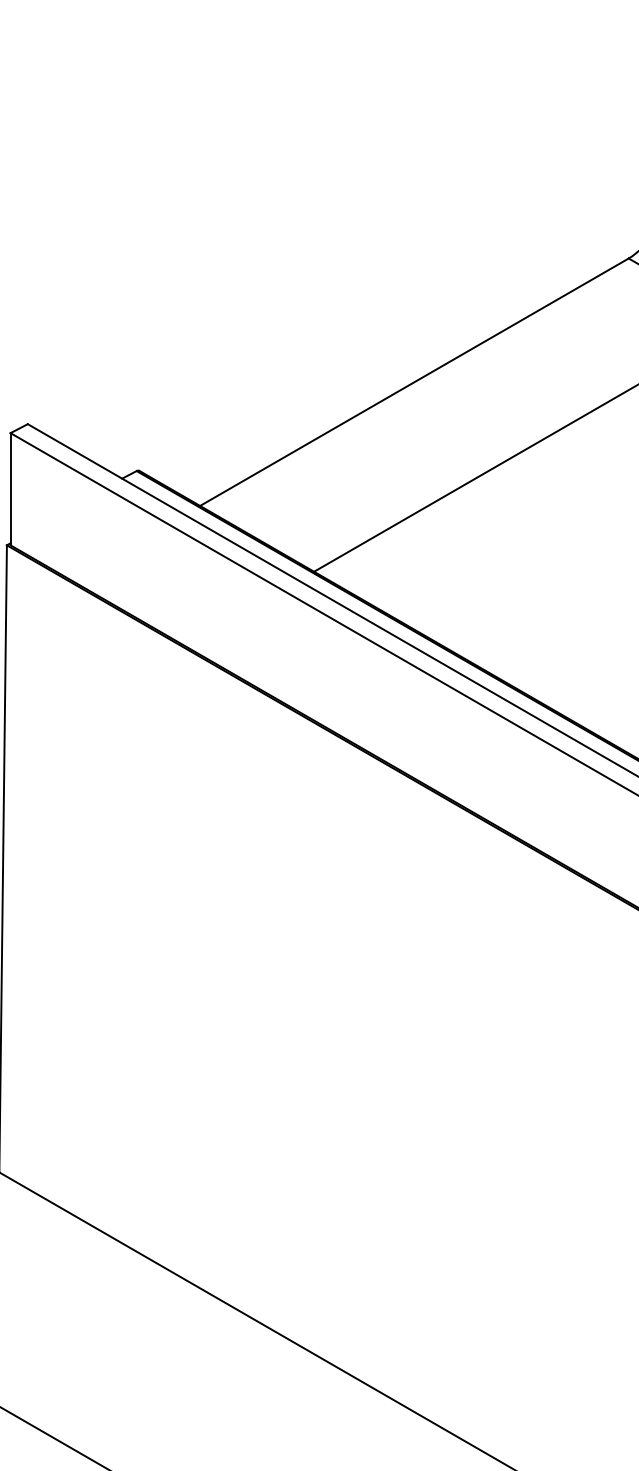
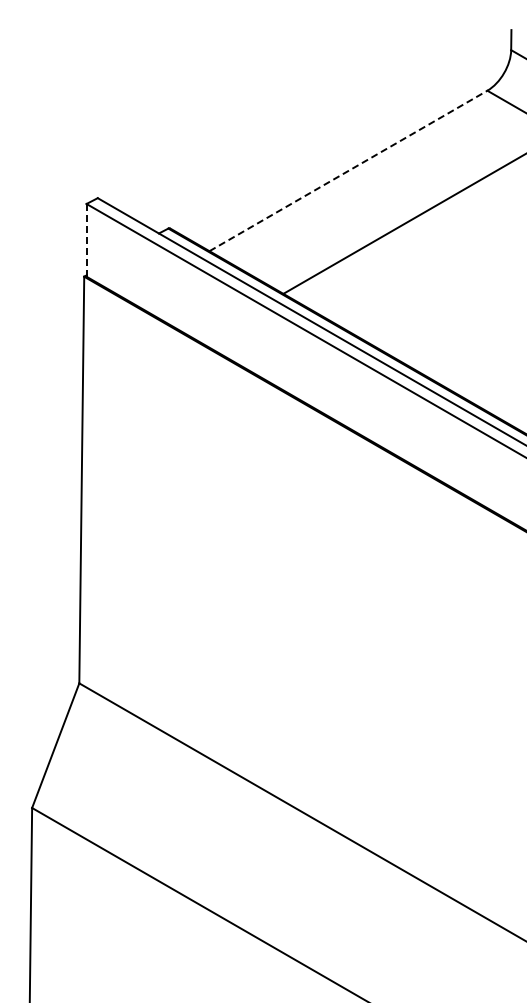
line: (414, 381) -> (348, 170), solid -> dashed
line: (10, 489) -> (86, 240), solid -> dashed

